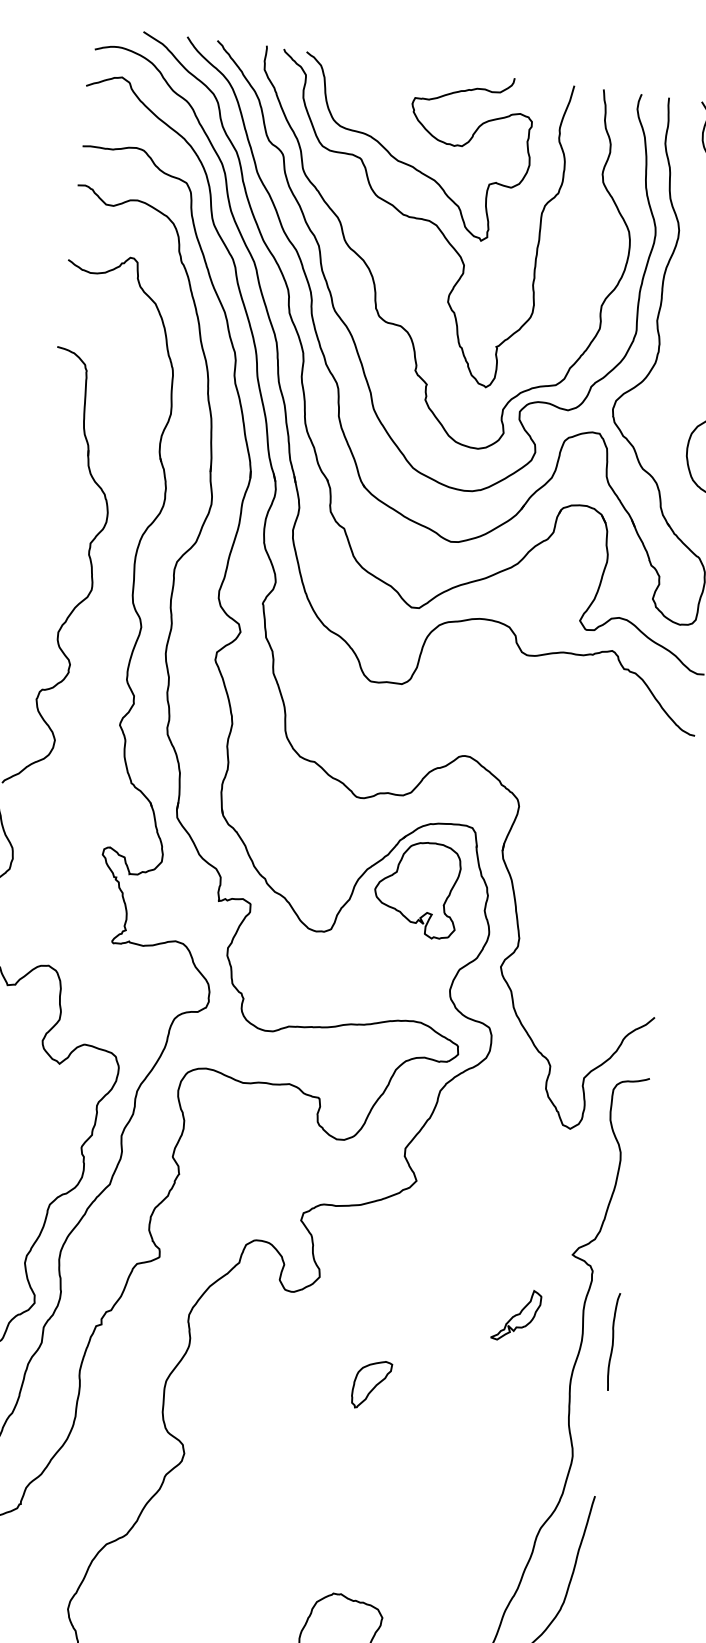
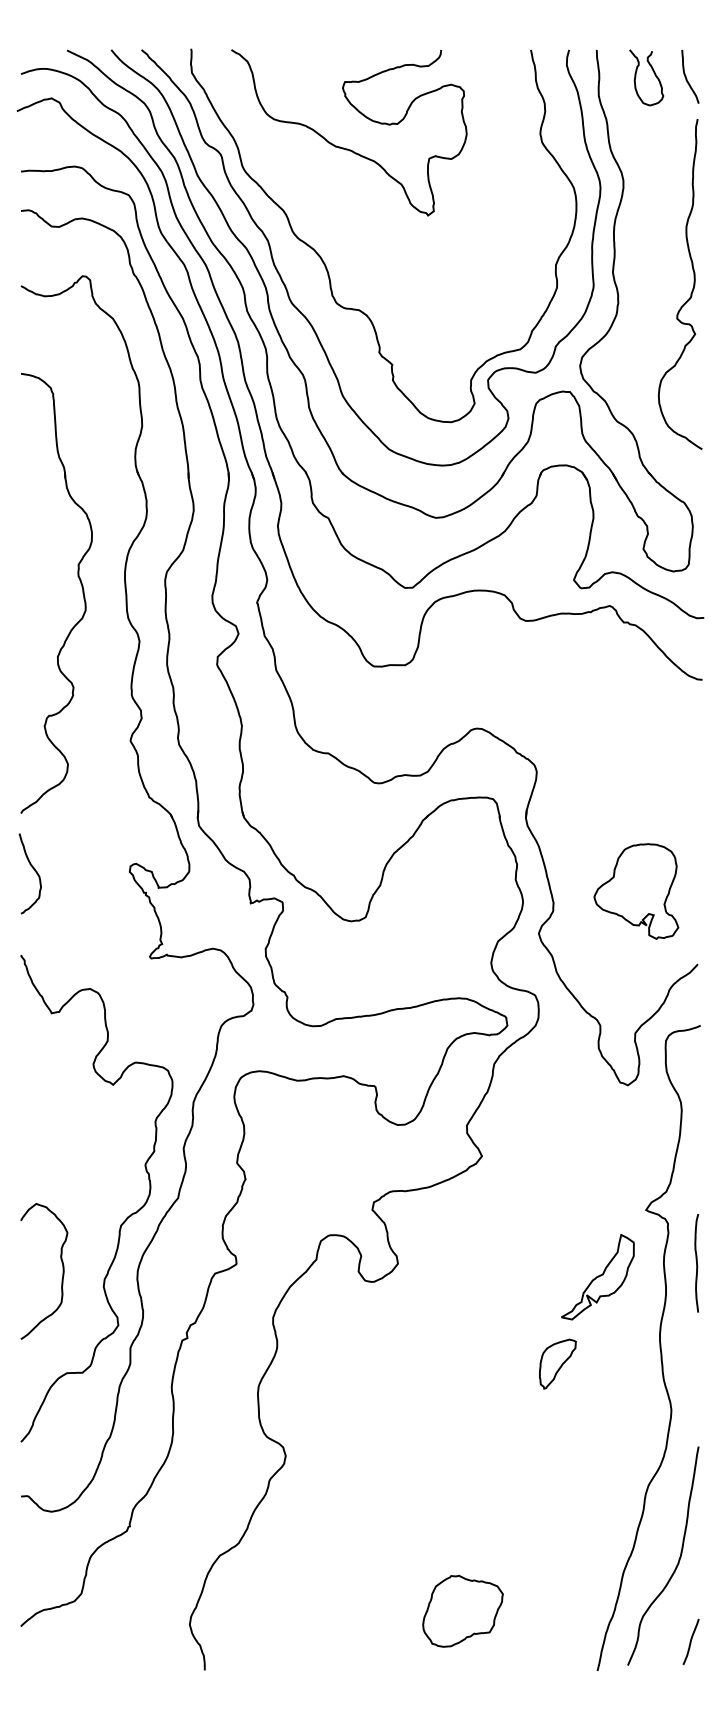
curve: (410, 217) -> (355, 201), removed
part: (417, 888) -> (636, 891), moved
part: (516, 1314) -> (597, 1276), size x1.6
curve: (612, 1341) -> (696, 1263), moved
part: (371, 1384) -> (557, 1363), moved

